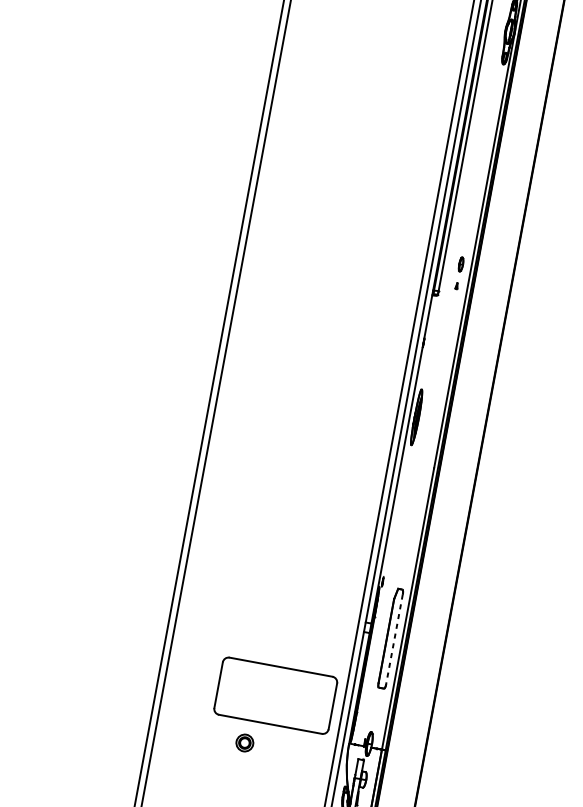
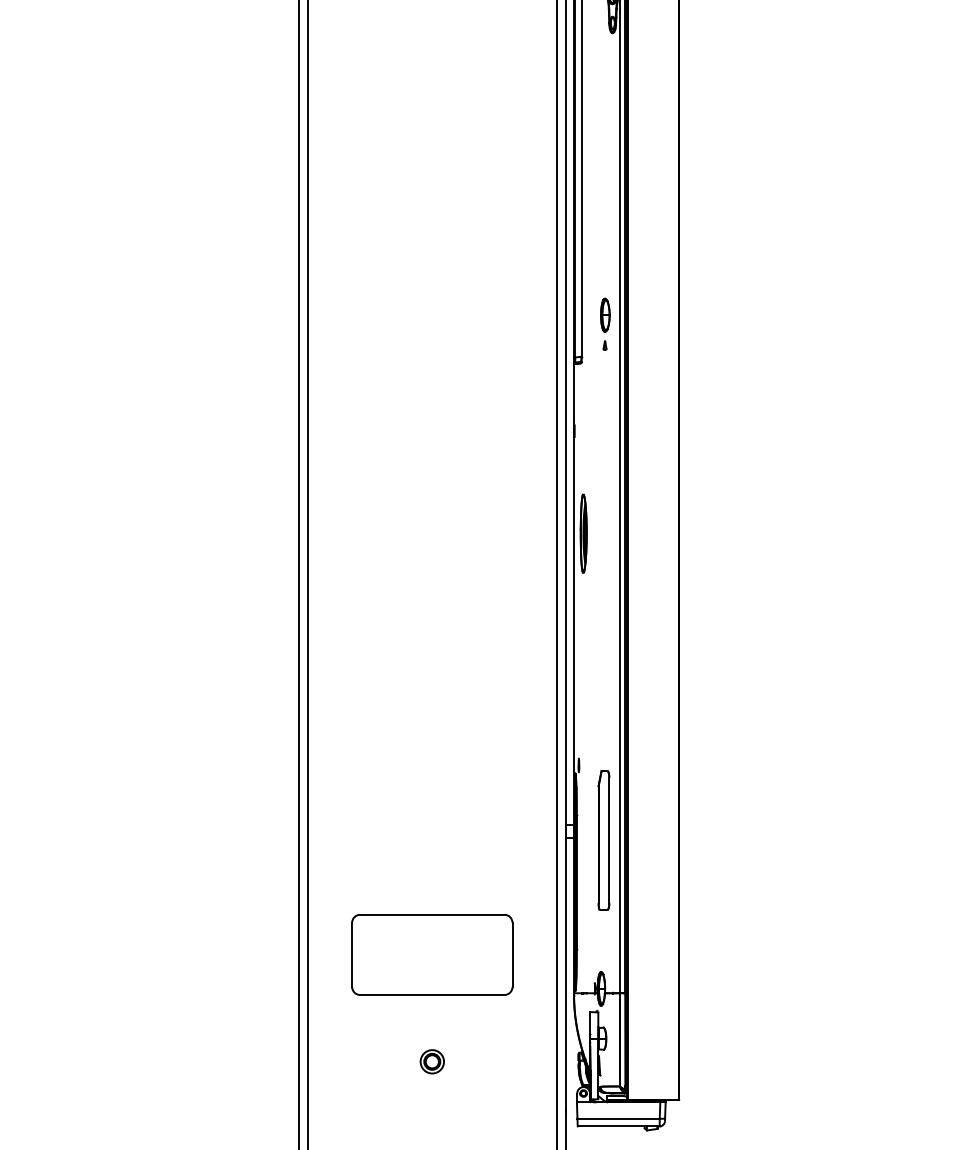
part: (461, 264) -> (605, 314), size x1.67
line: (394, 639) -> (609, 840), dashed -> solid
part: (275, 695) -> (432, 954), moved
part: (244, 742) -> (431, 1061), moved

